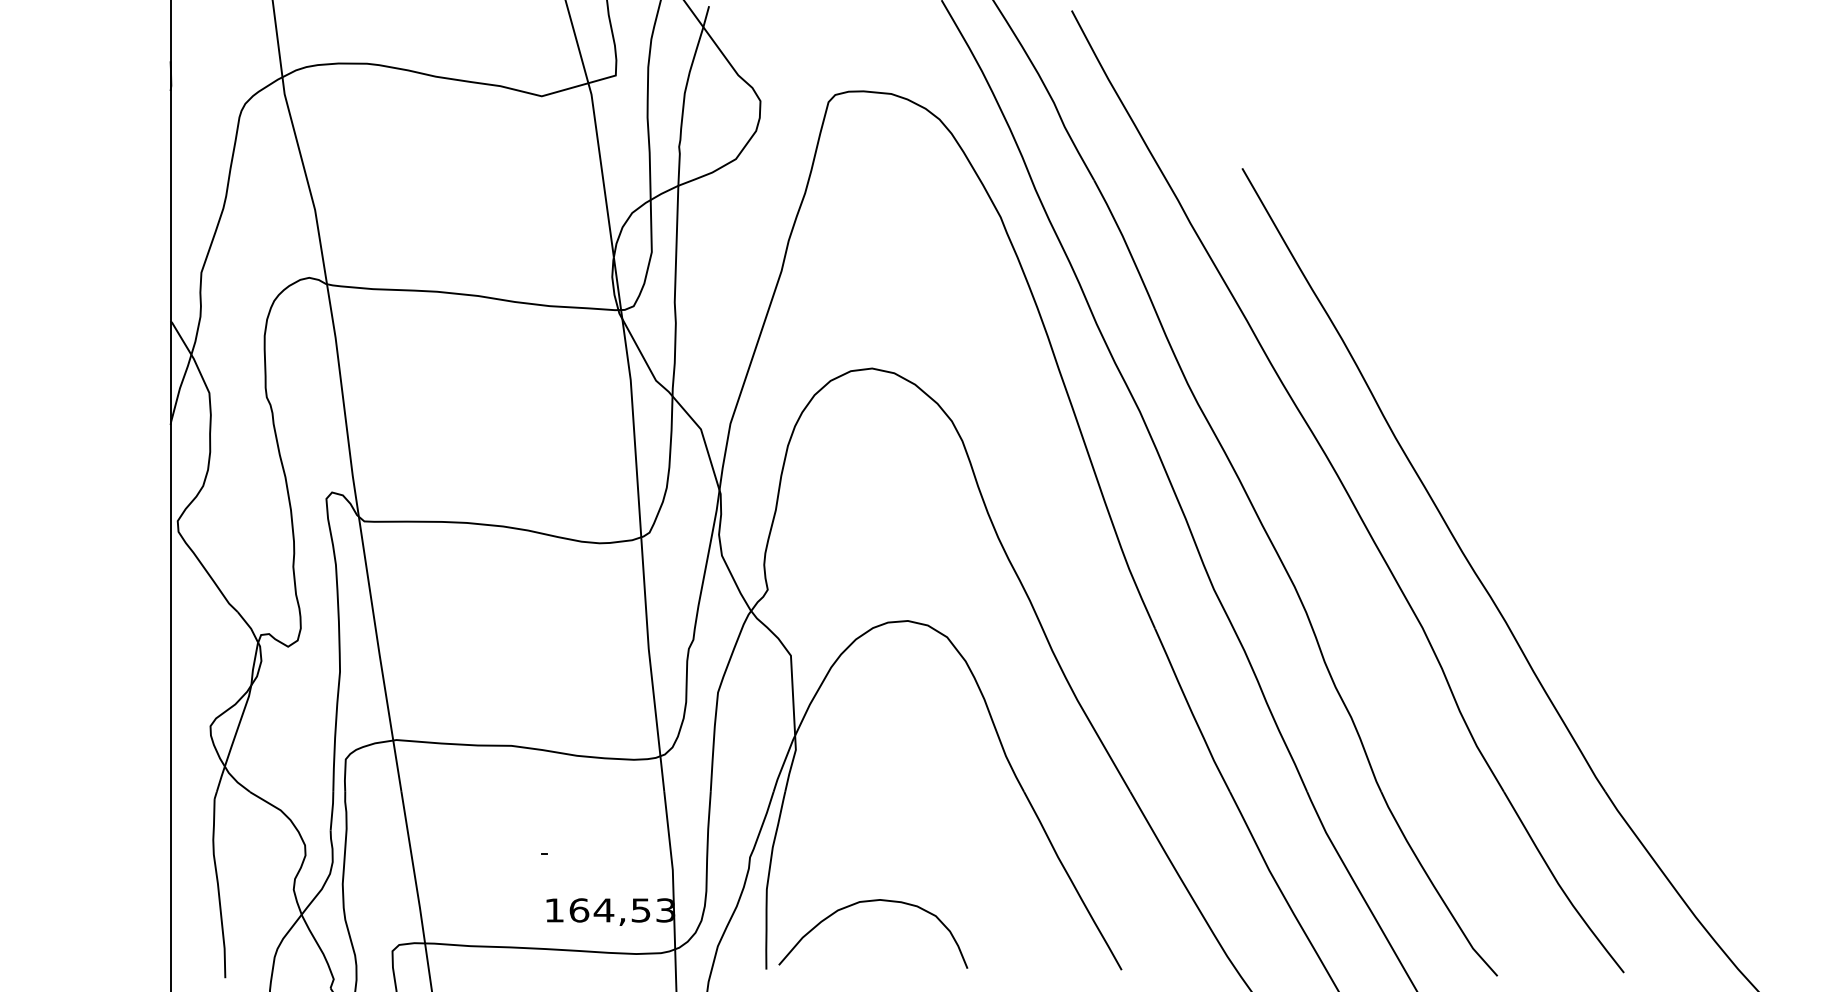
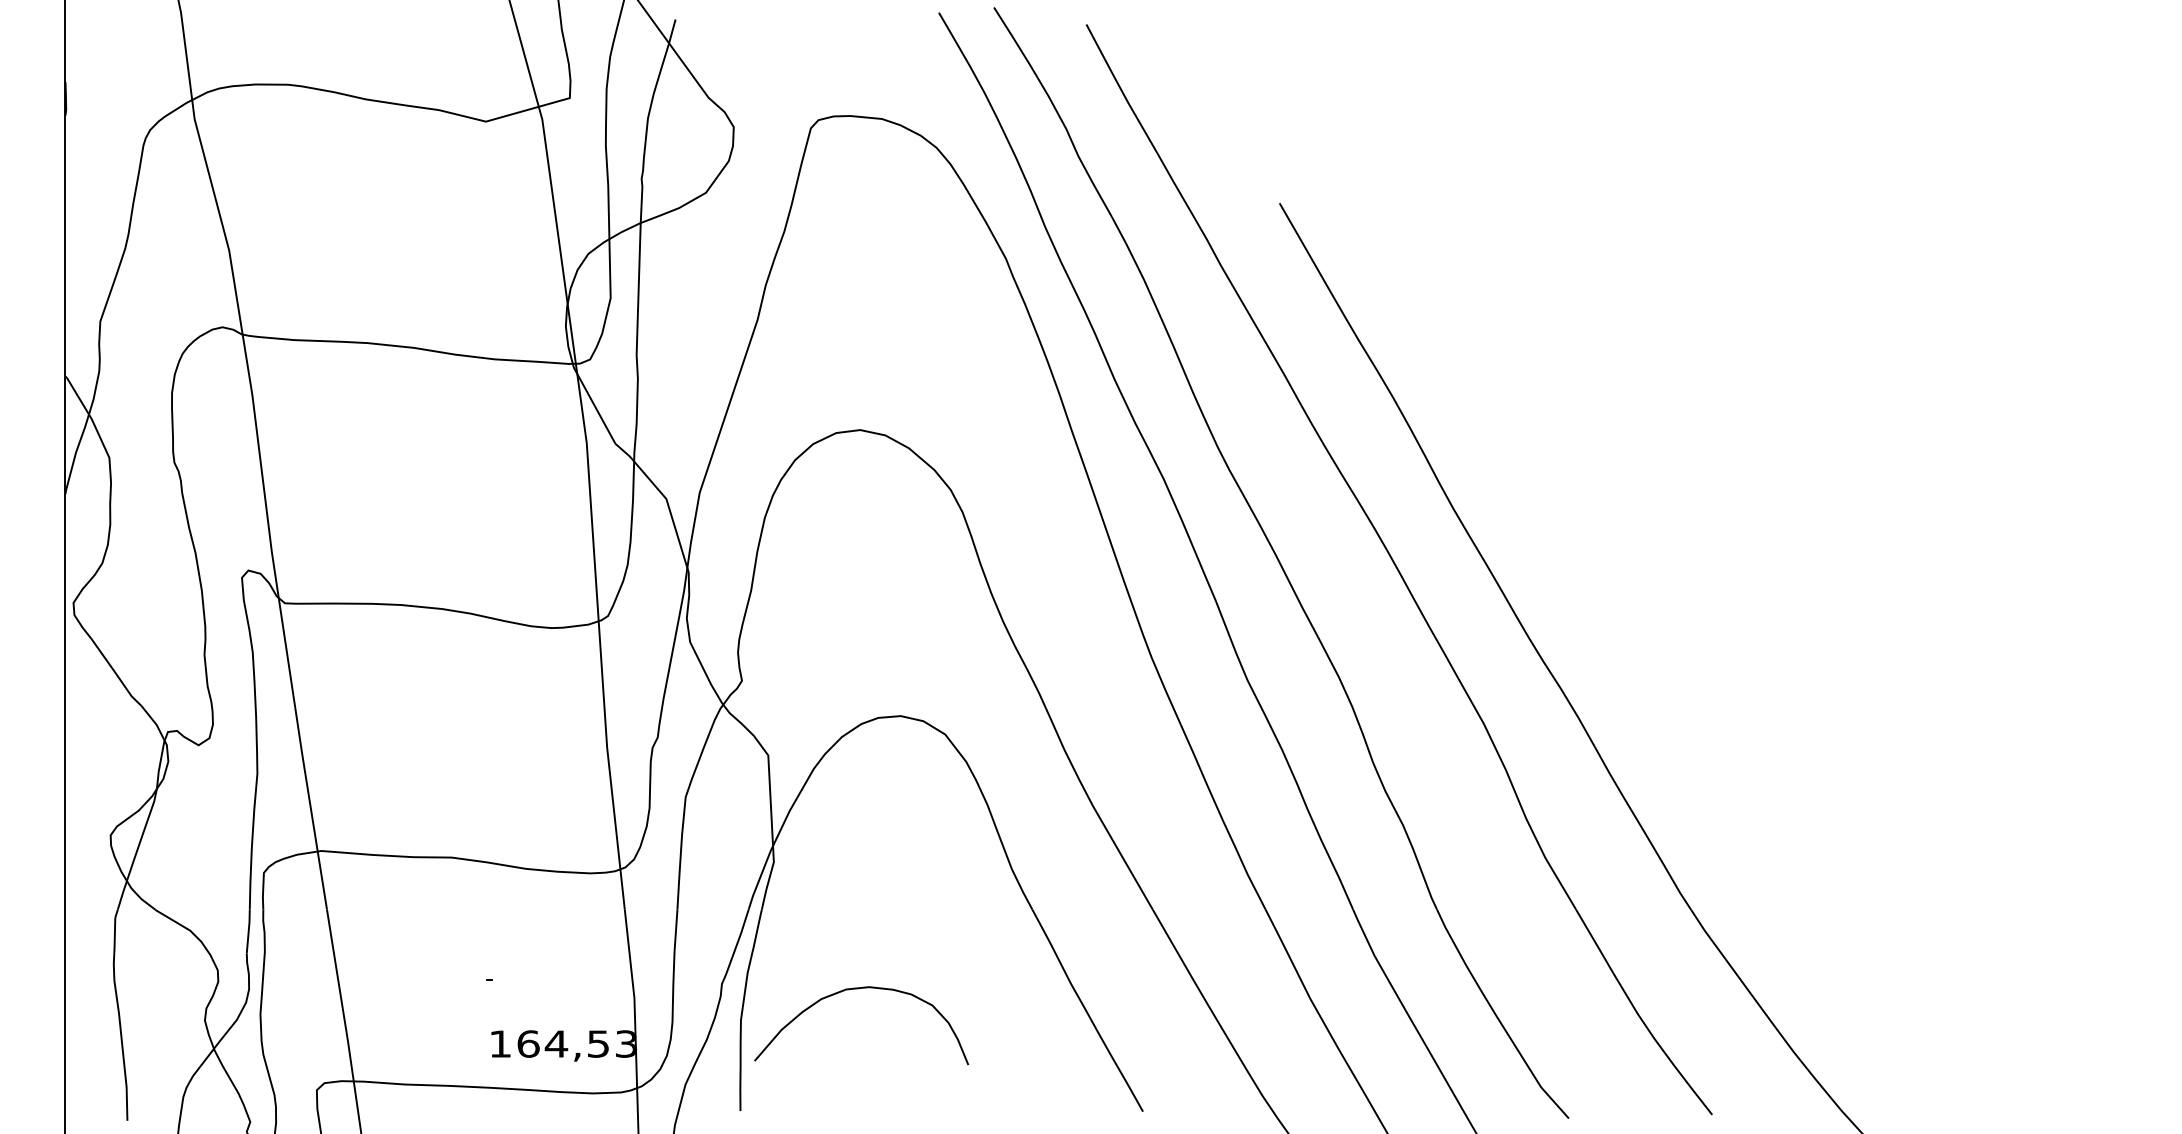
curve: (870, 902) -> (858, 989), moved

